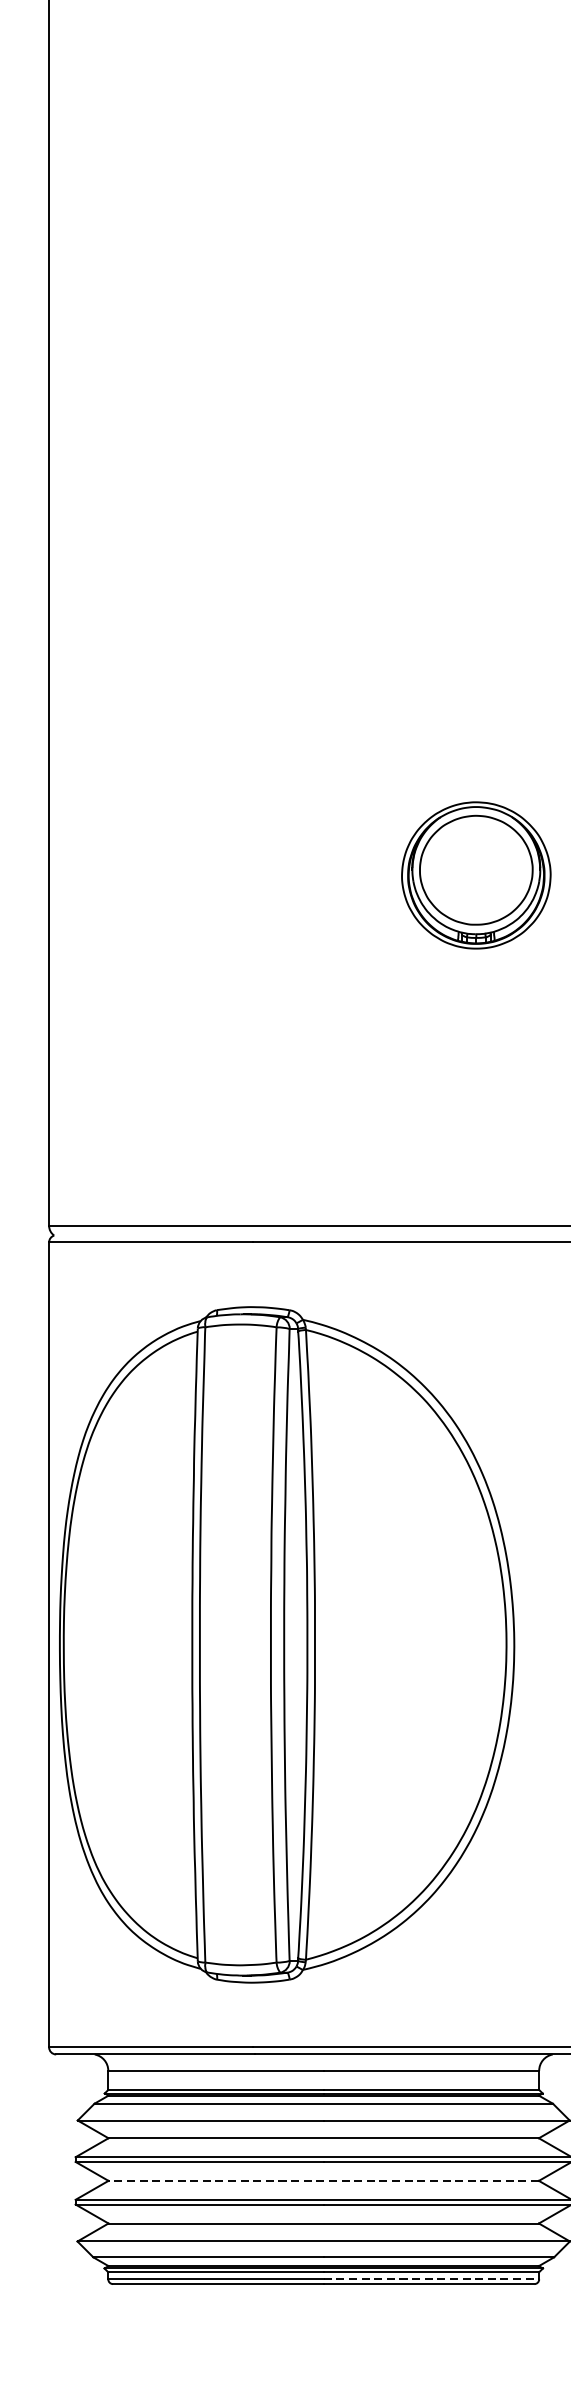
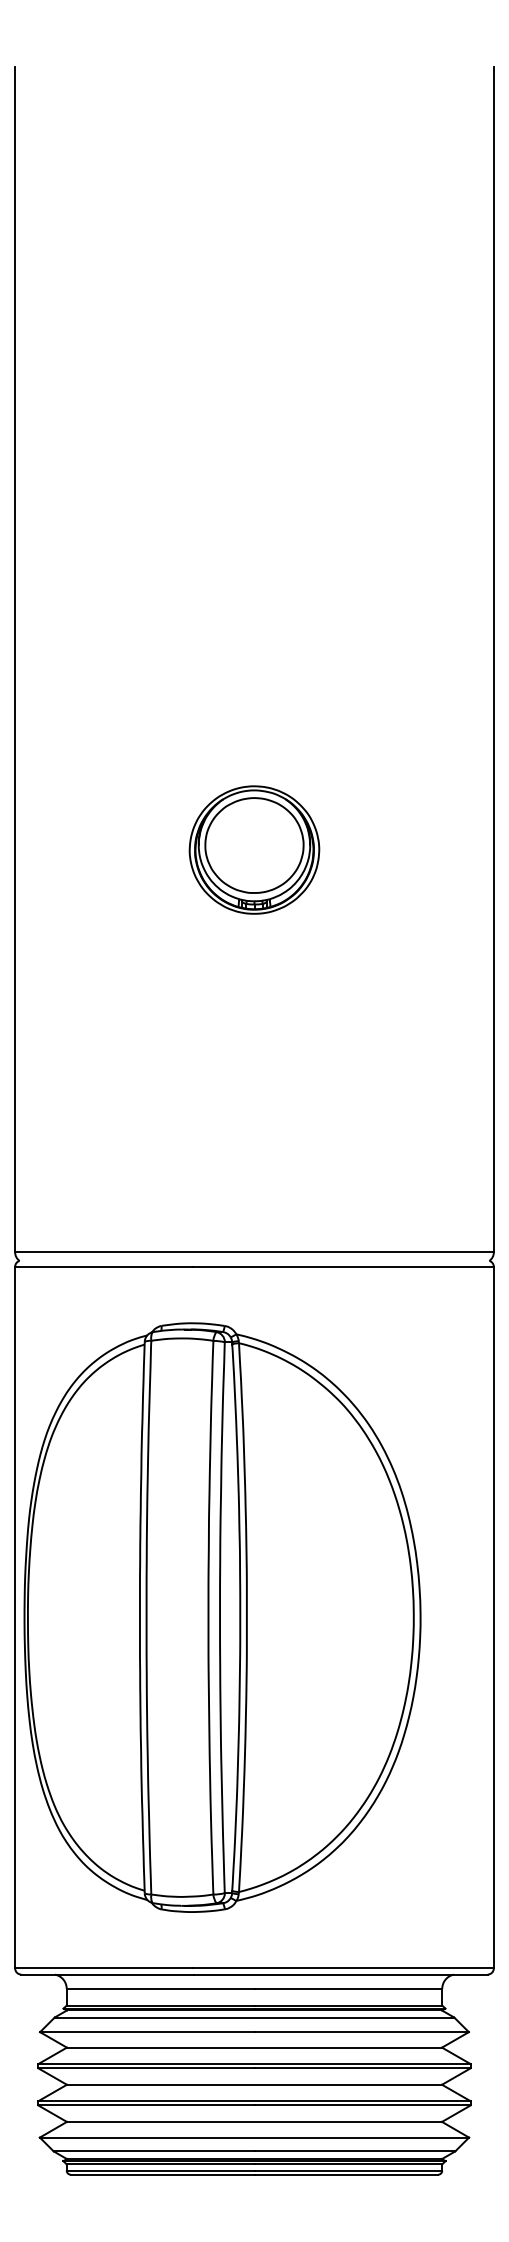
part: (476, 874) -> (254, 849), moved
line: (323, 2180) -> (254, 2084), dashed -> solid
line: (431, 2279) -> (348, 2170), dashed -> solid

